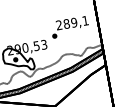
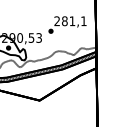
text: (74, 22) -> (72, 21), 289,1 -> 281,1

